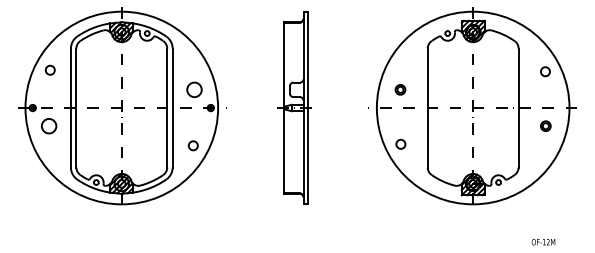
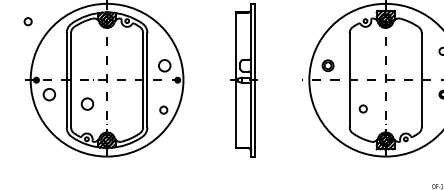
circle: (49, 69) -> (27, 21), moved
part: (400, 89) -> (328, 65), size x1.4
circle: (97, 138) -> (87, 104), added
circle: (400, 143) -> (362, 108), moved

